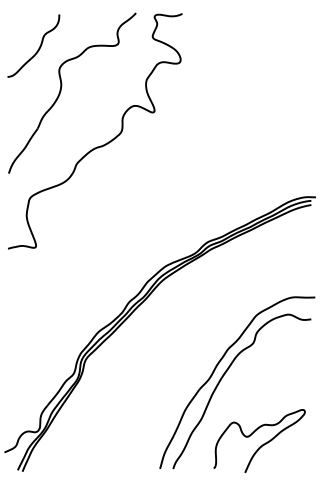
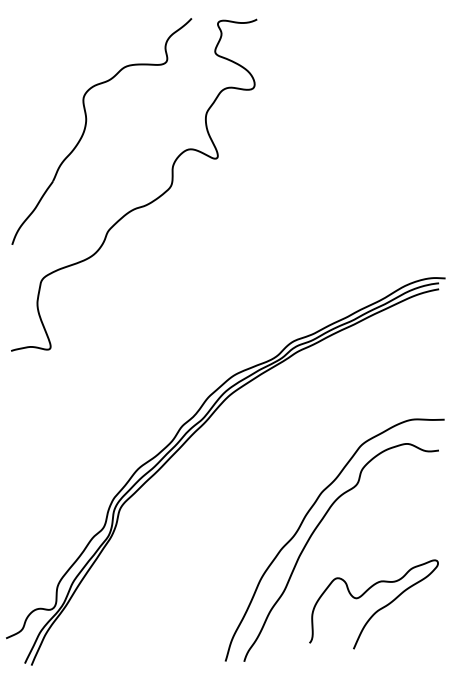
curve: (38, 49) -> (53, 69), removed
curve: (261, 445) -> (376, 610), moved

